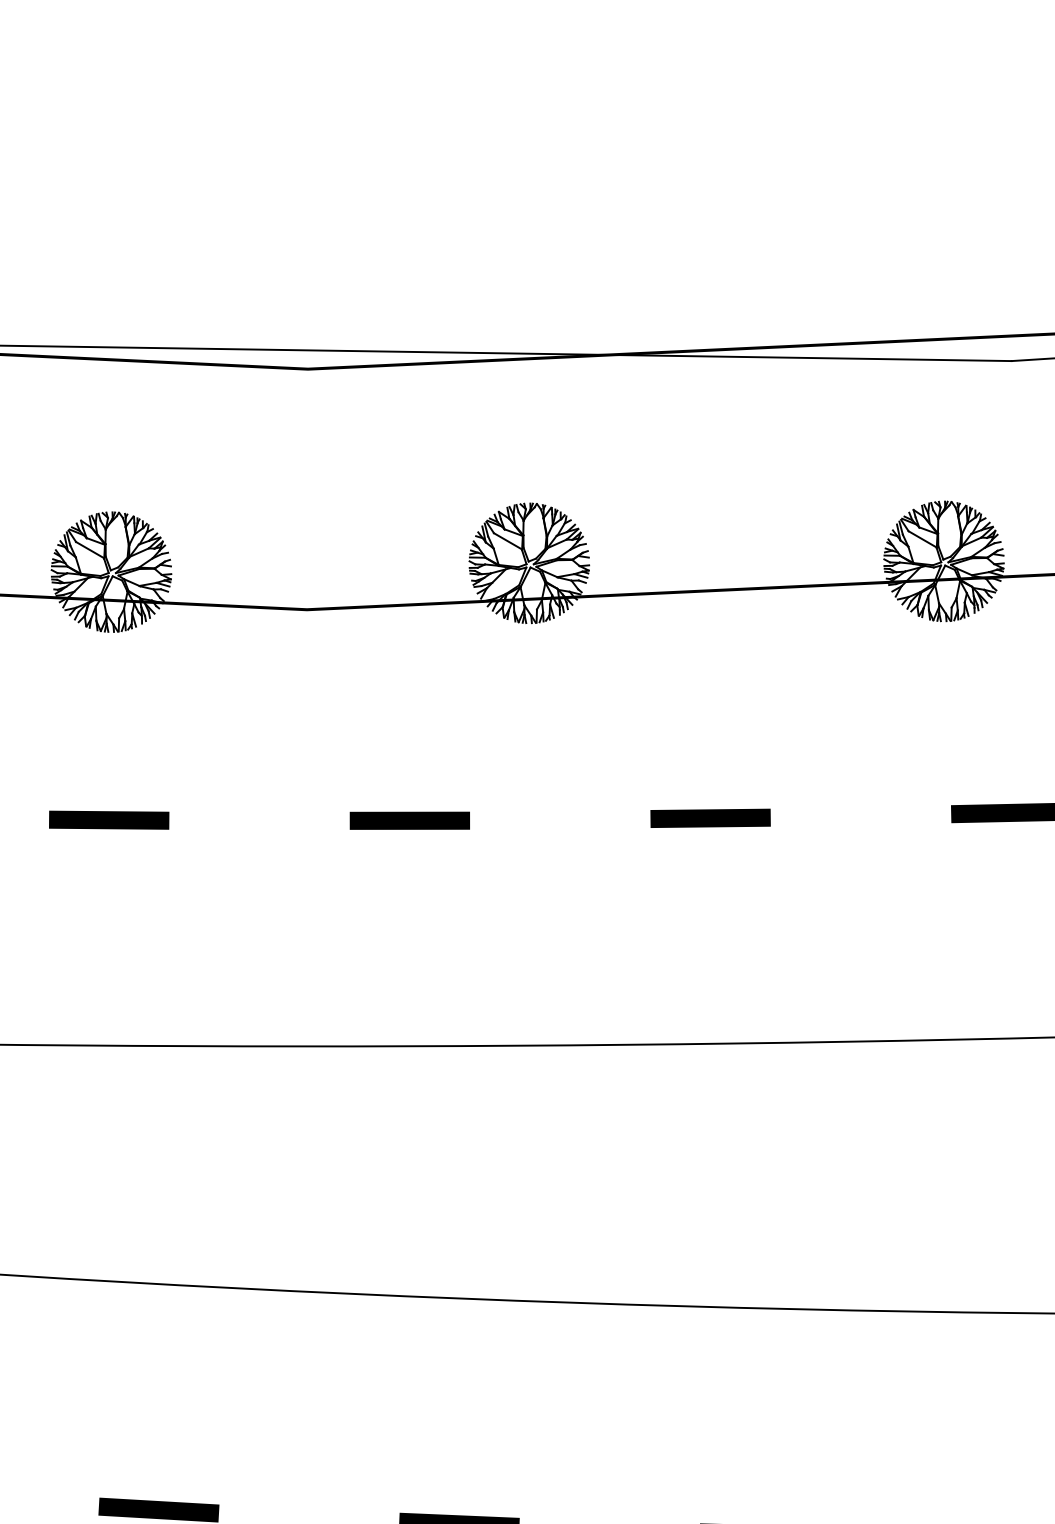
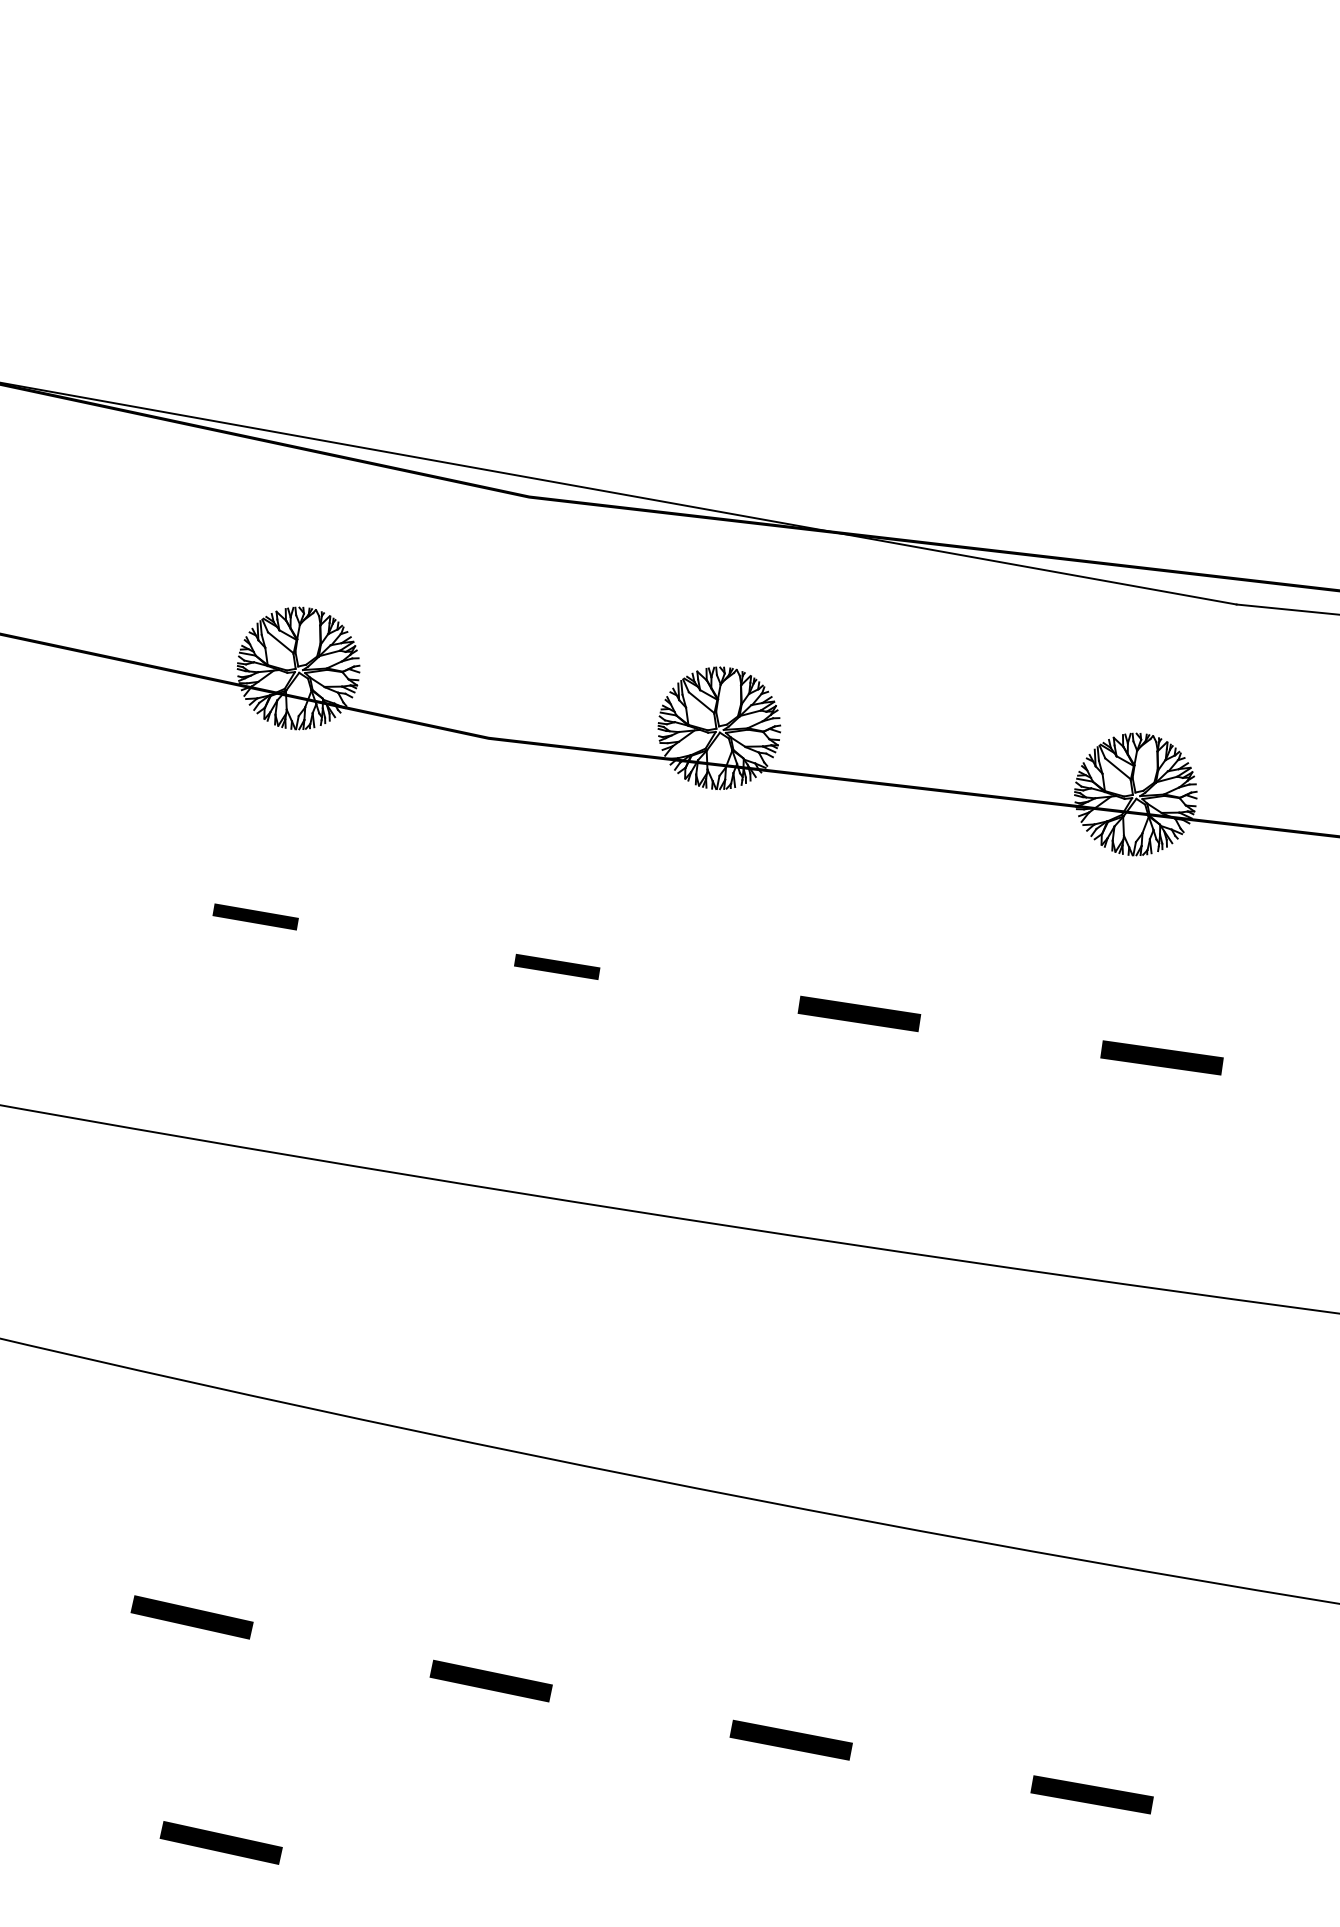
part: (109, 819) -> (255, 916), size x0.7
part: (409, 820) -> (556, 966), size x0.7

